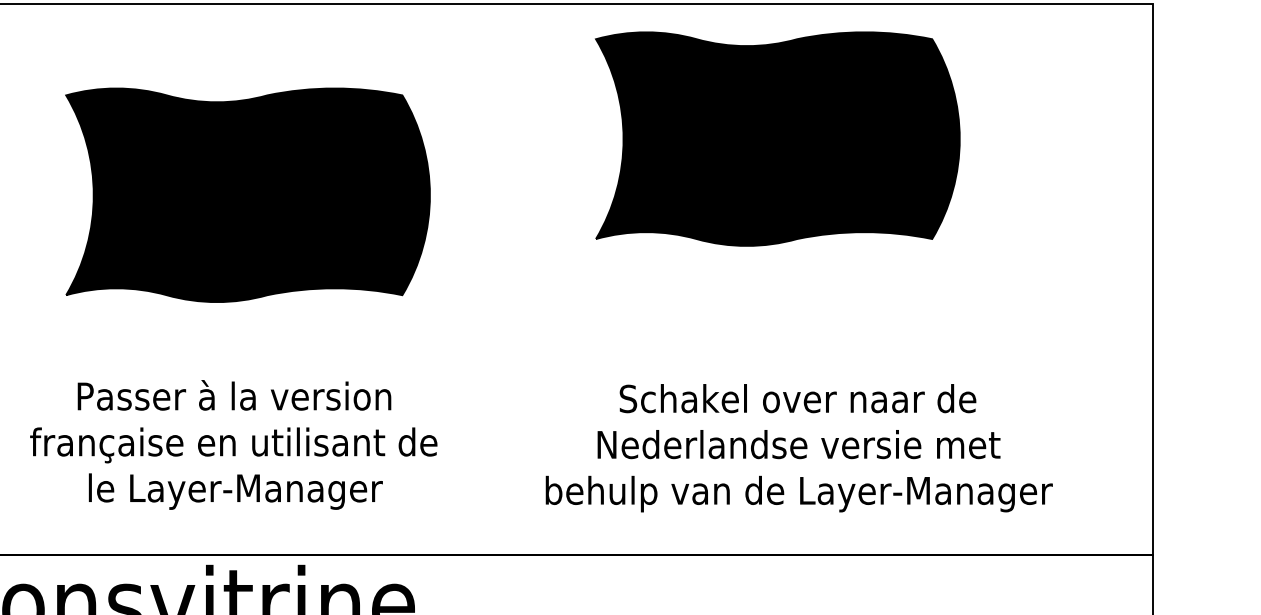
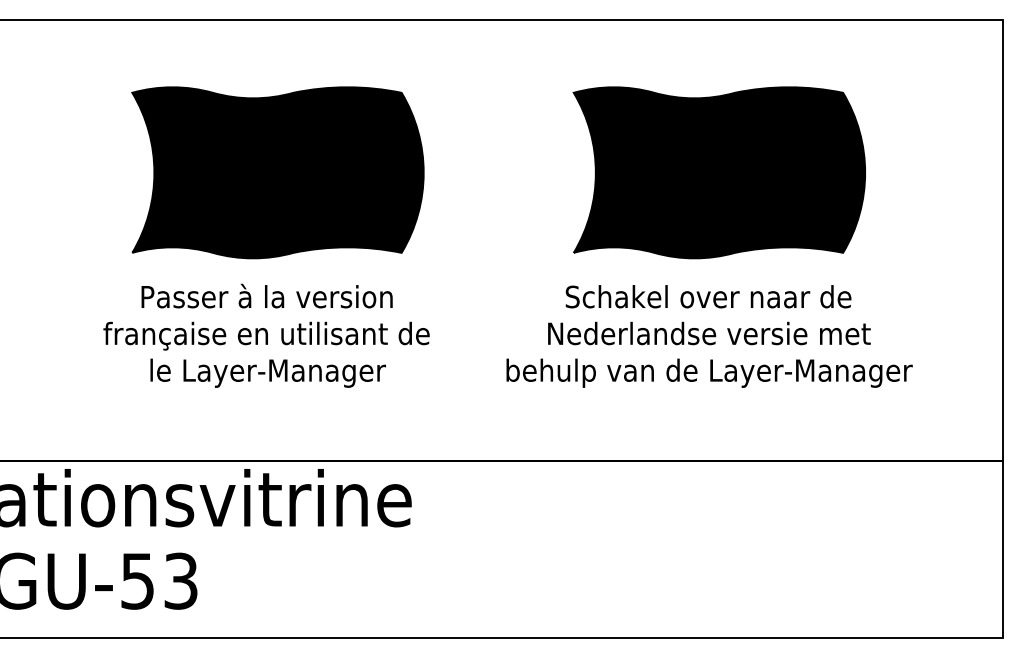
part: (776, 138) -> (718, 172), moved
text: (233, 444) -> (266, 335), moved
text: (799, 448) -> (709, 336), moved

